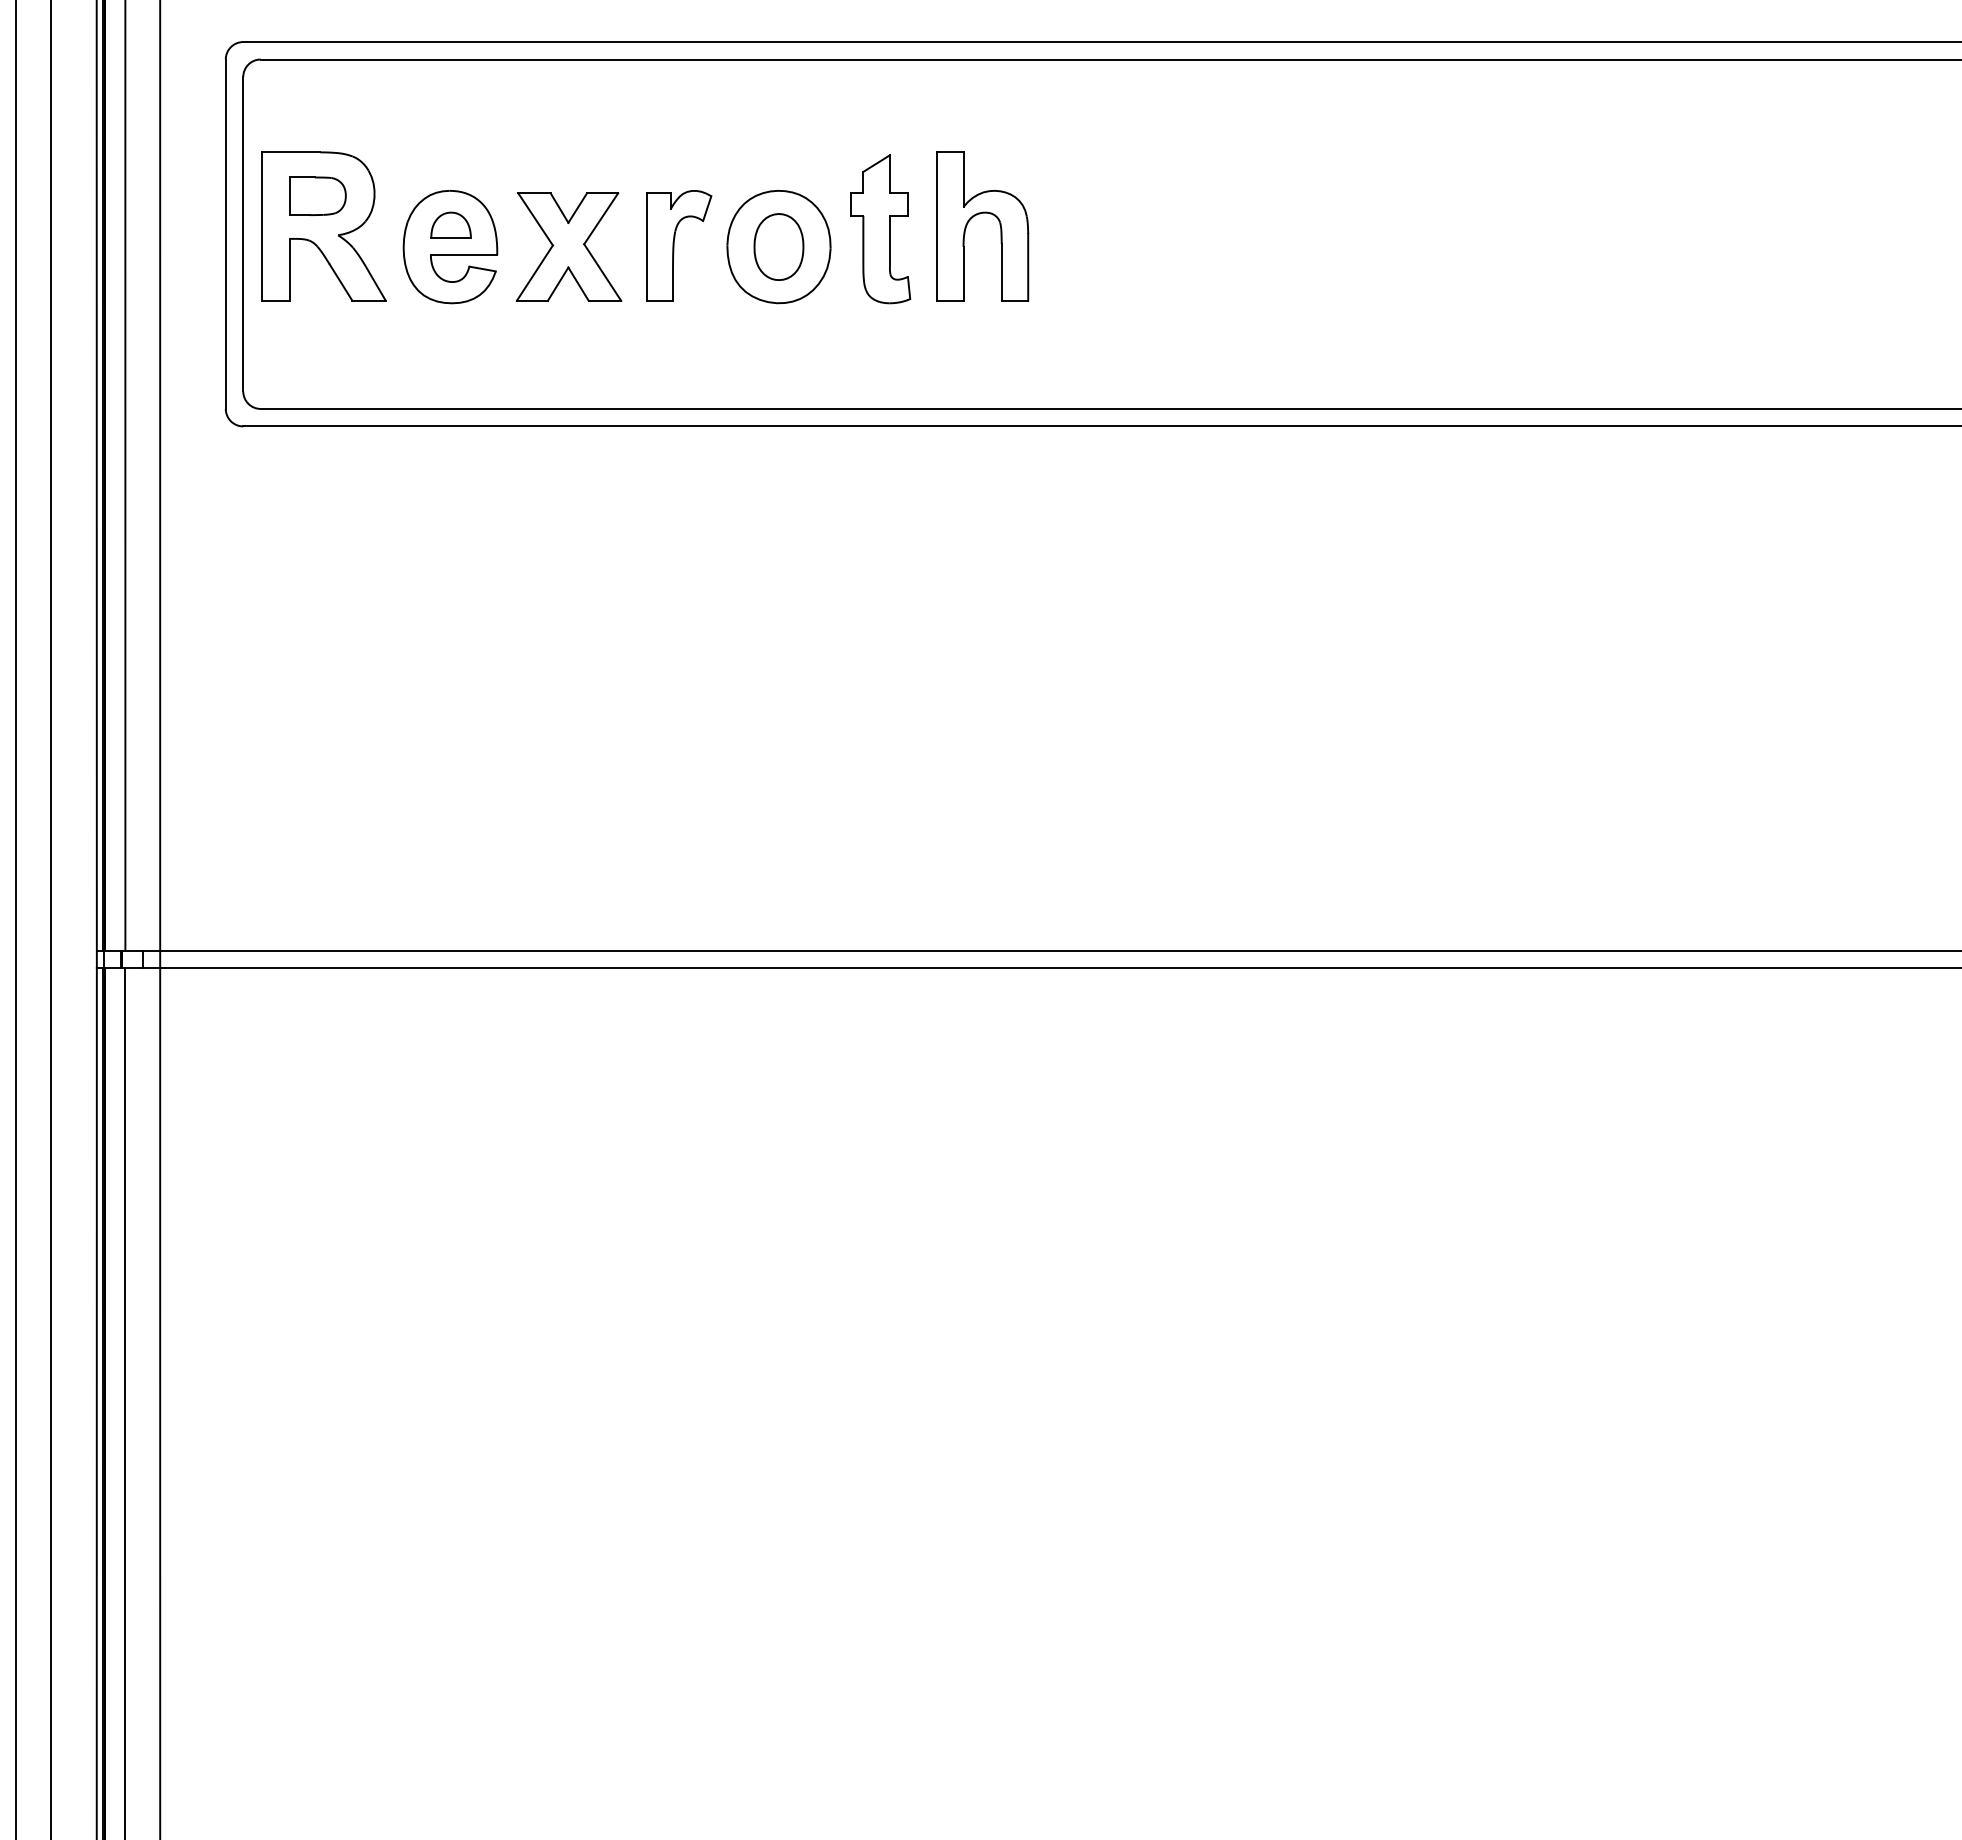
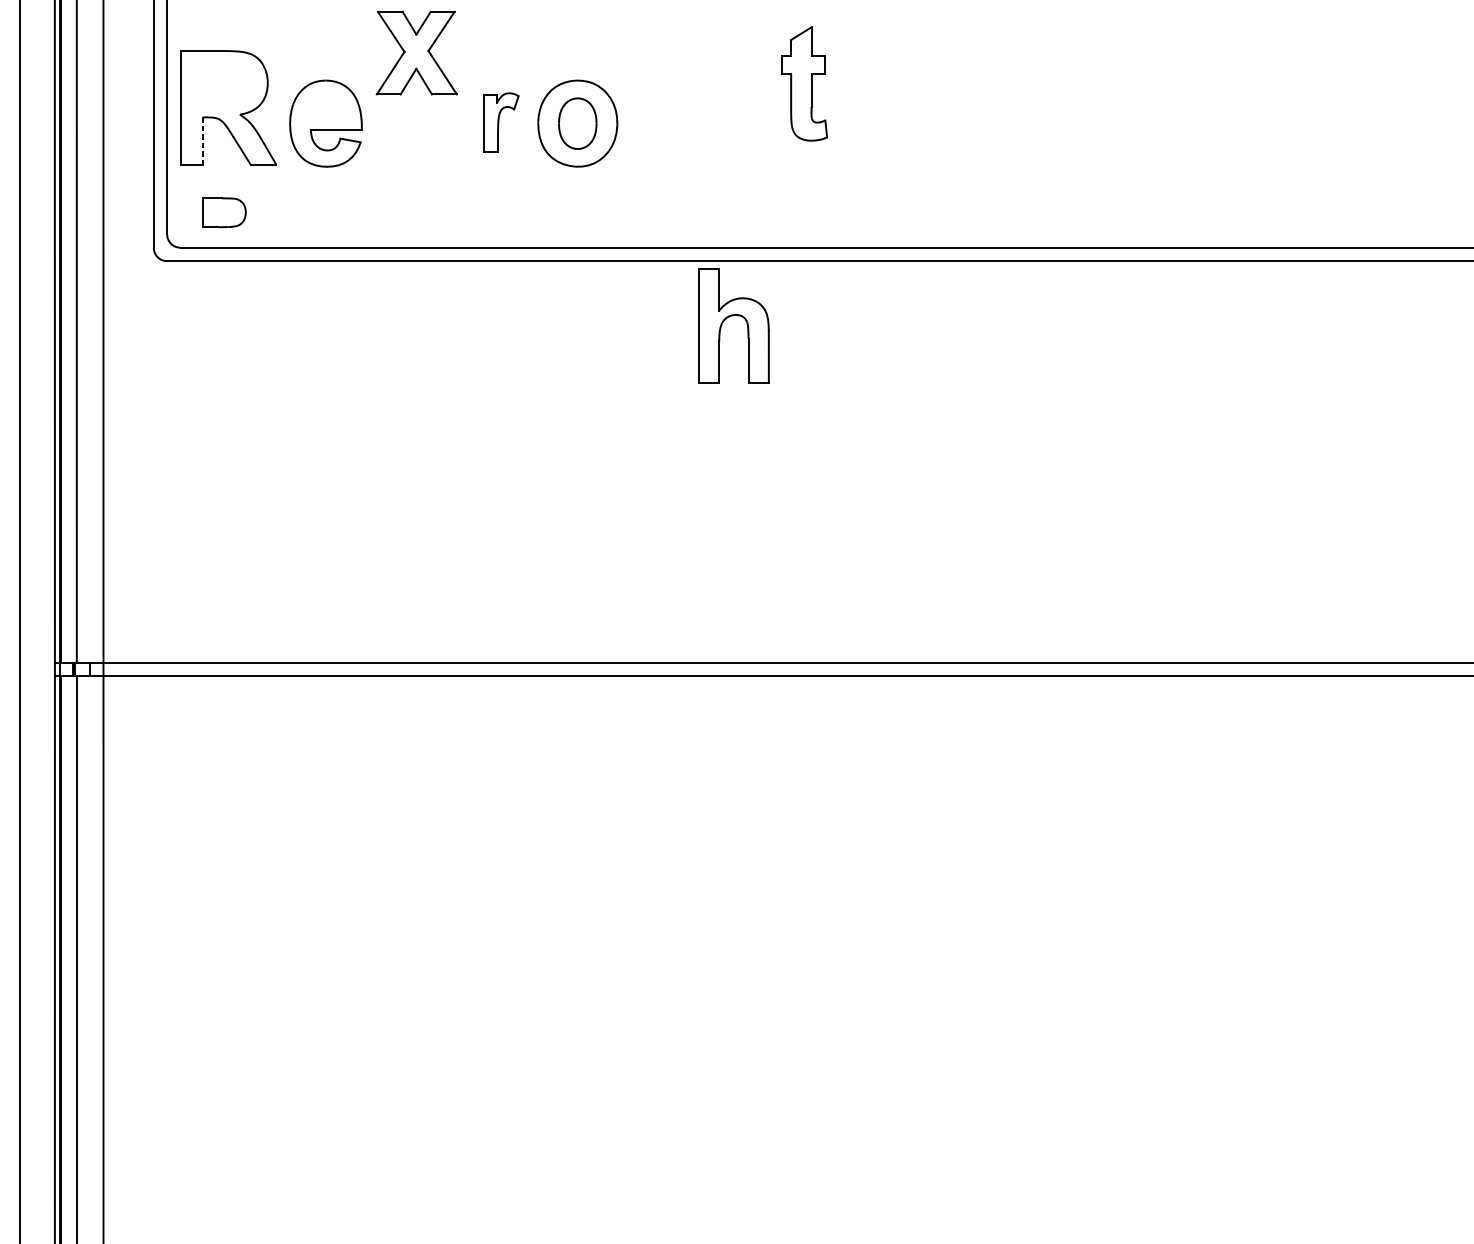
part: (317, 195) -> (224, 212), moved
part: (977, 215) -> (729, 317), moved
part: (450, 224) -> (326, 106), removed
part: (880, 229) -> (804, 84), moved
part: (679, 245) -> (501, 122), size x0.7
part: (568, 246) -> (416, 52), moved
line: (289, 269) -> (202, 140), solid -> dashed

